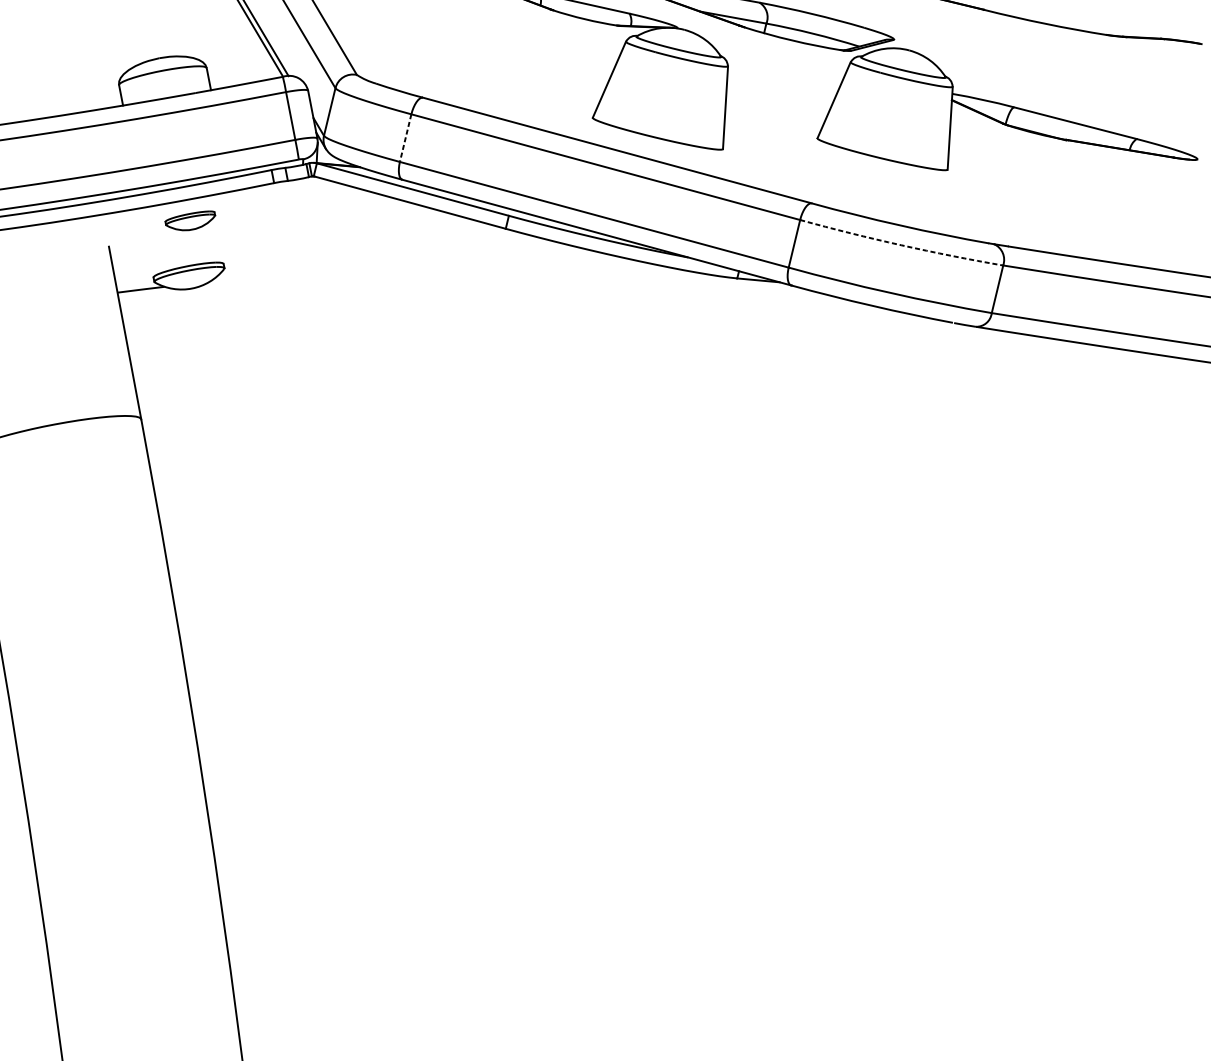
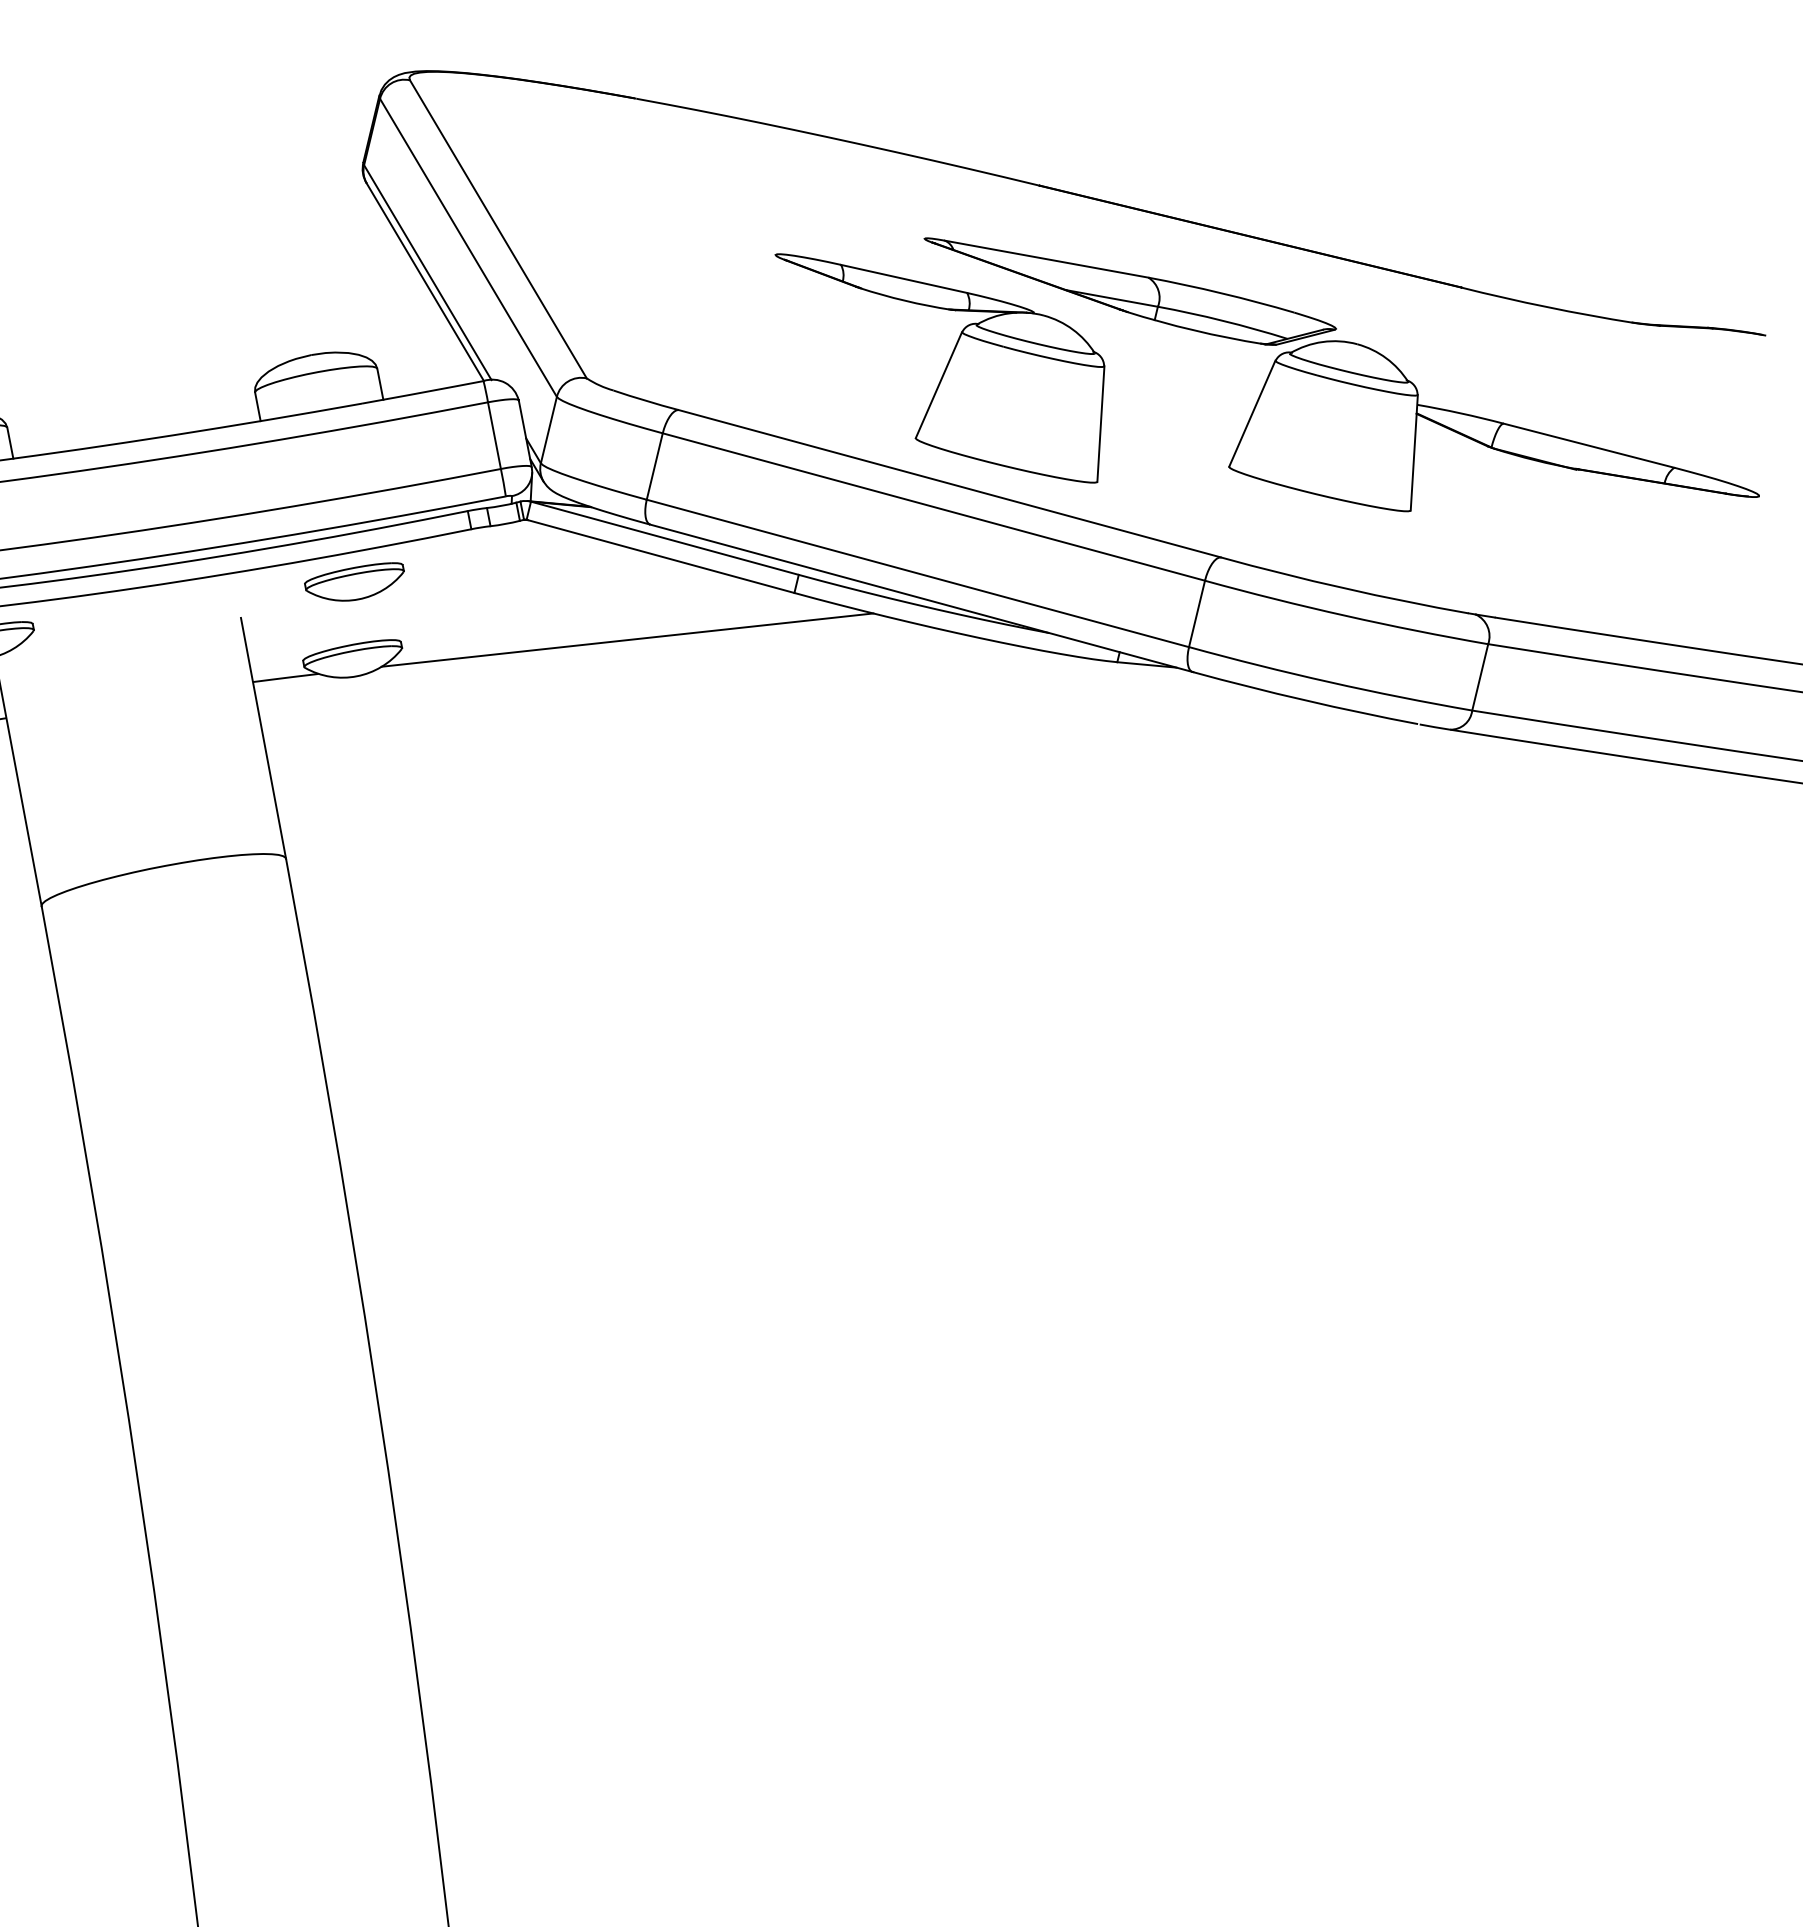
line: (405, 138) -> (654, 467), dashed -> solid
part: (190, 220) -> (354, 581), size x1.43
arc: (900, 244) -> (1345, 615), dashed -> solid
line: (386, 262) -> (627, 639), added

